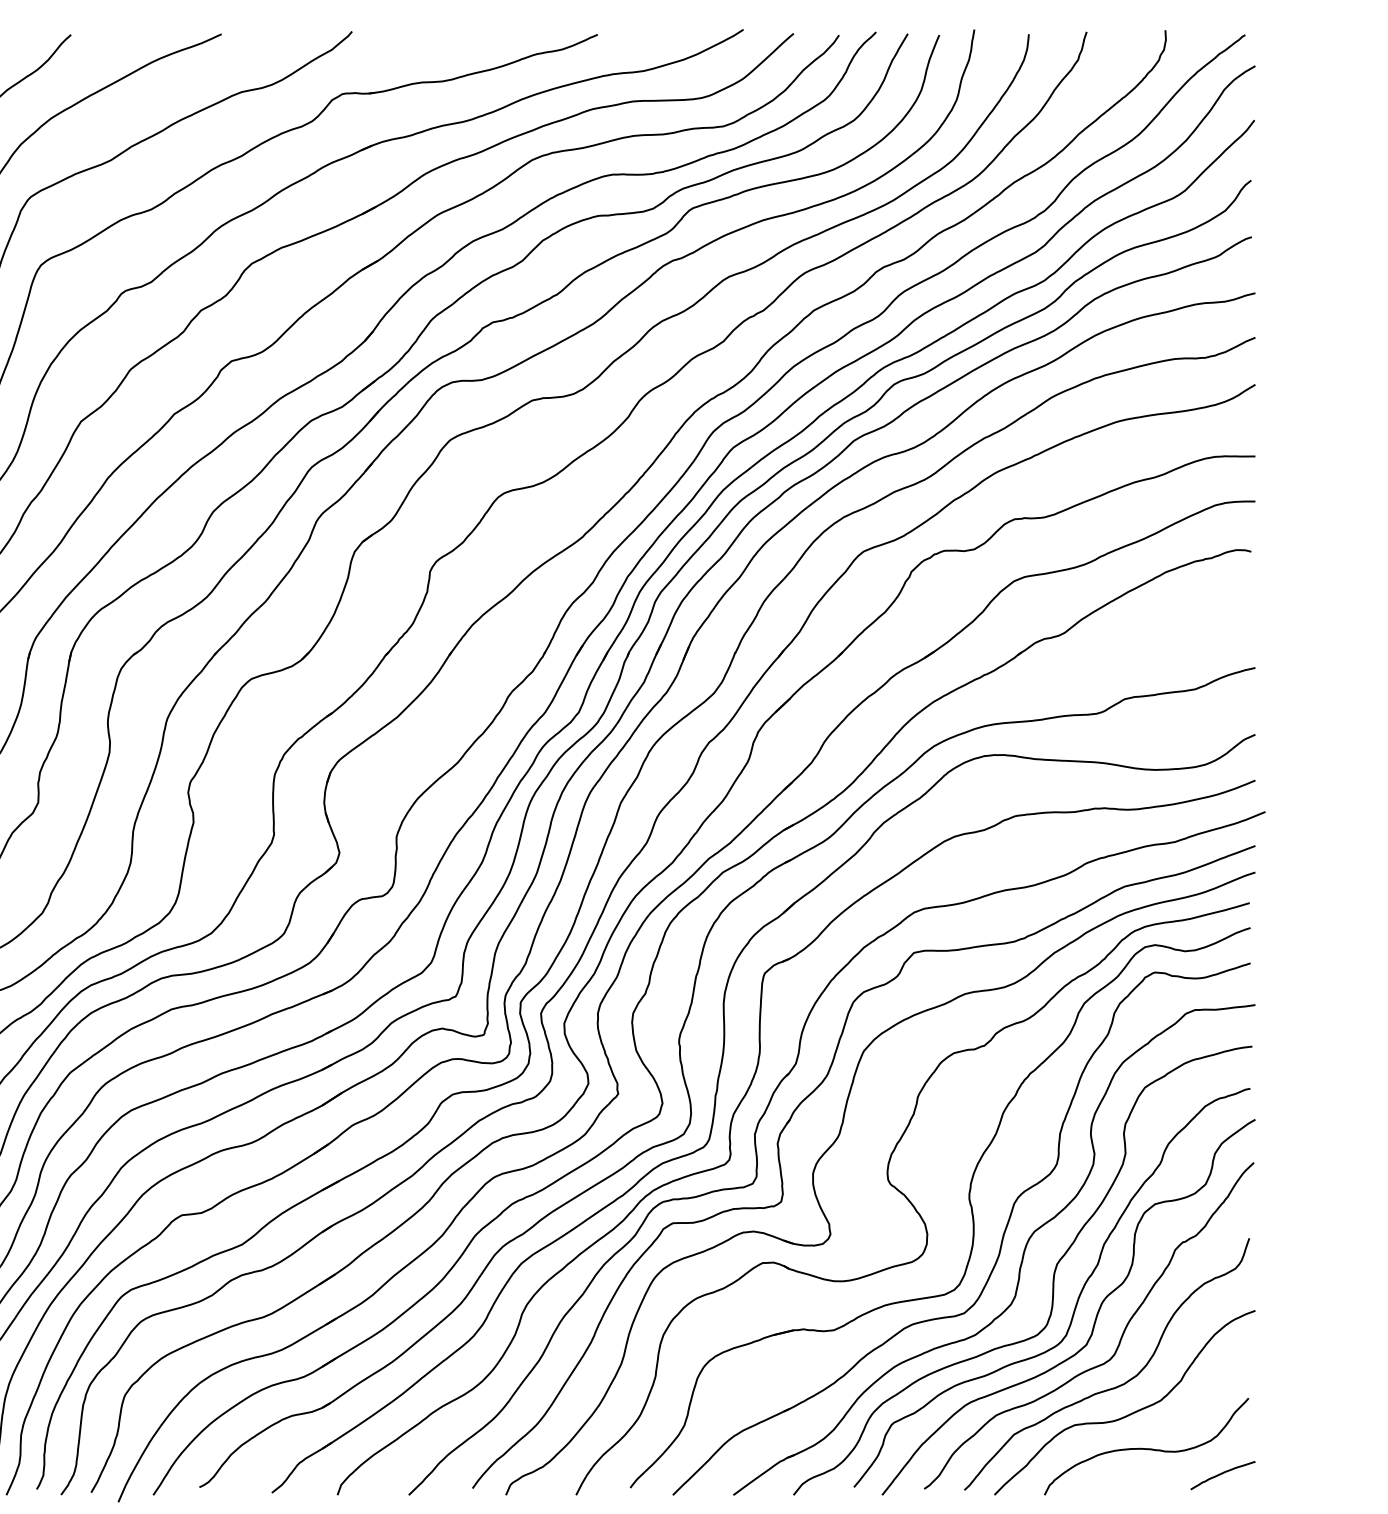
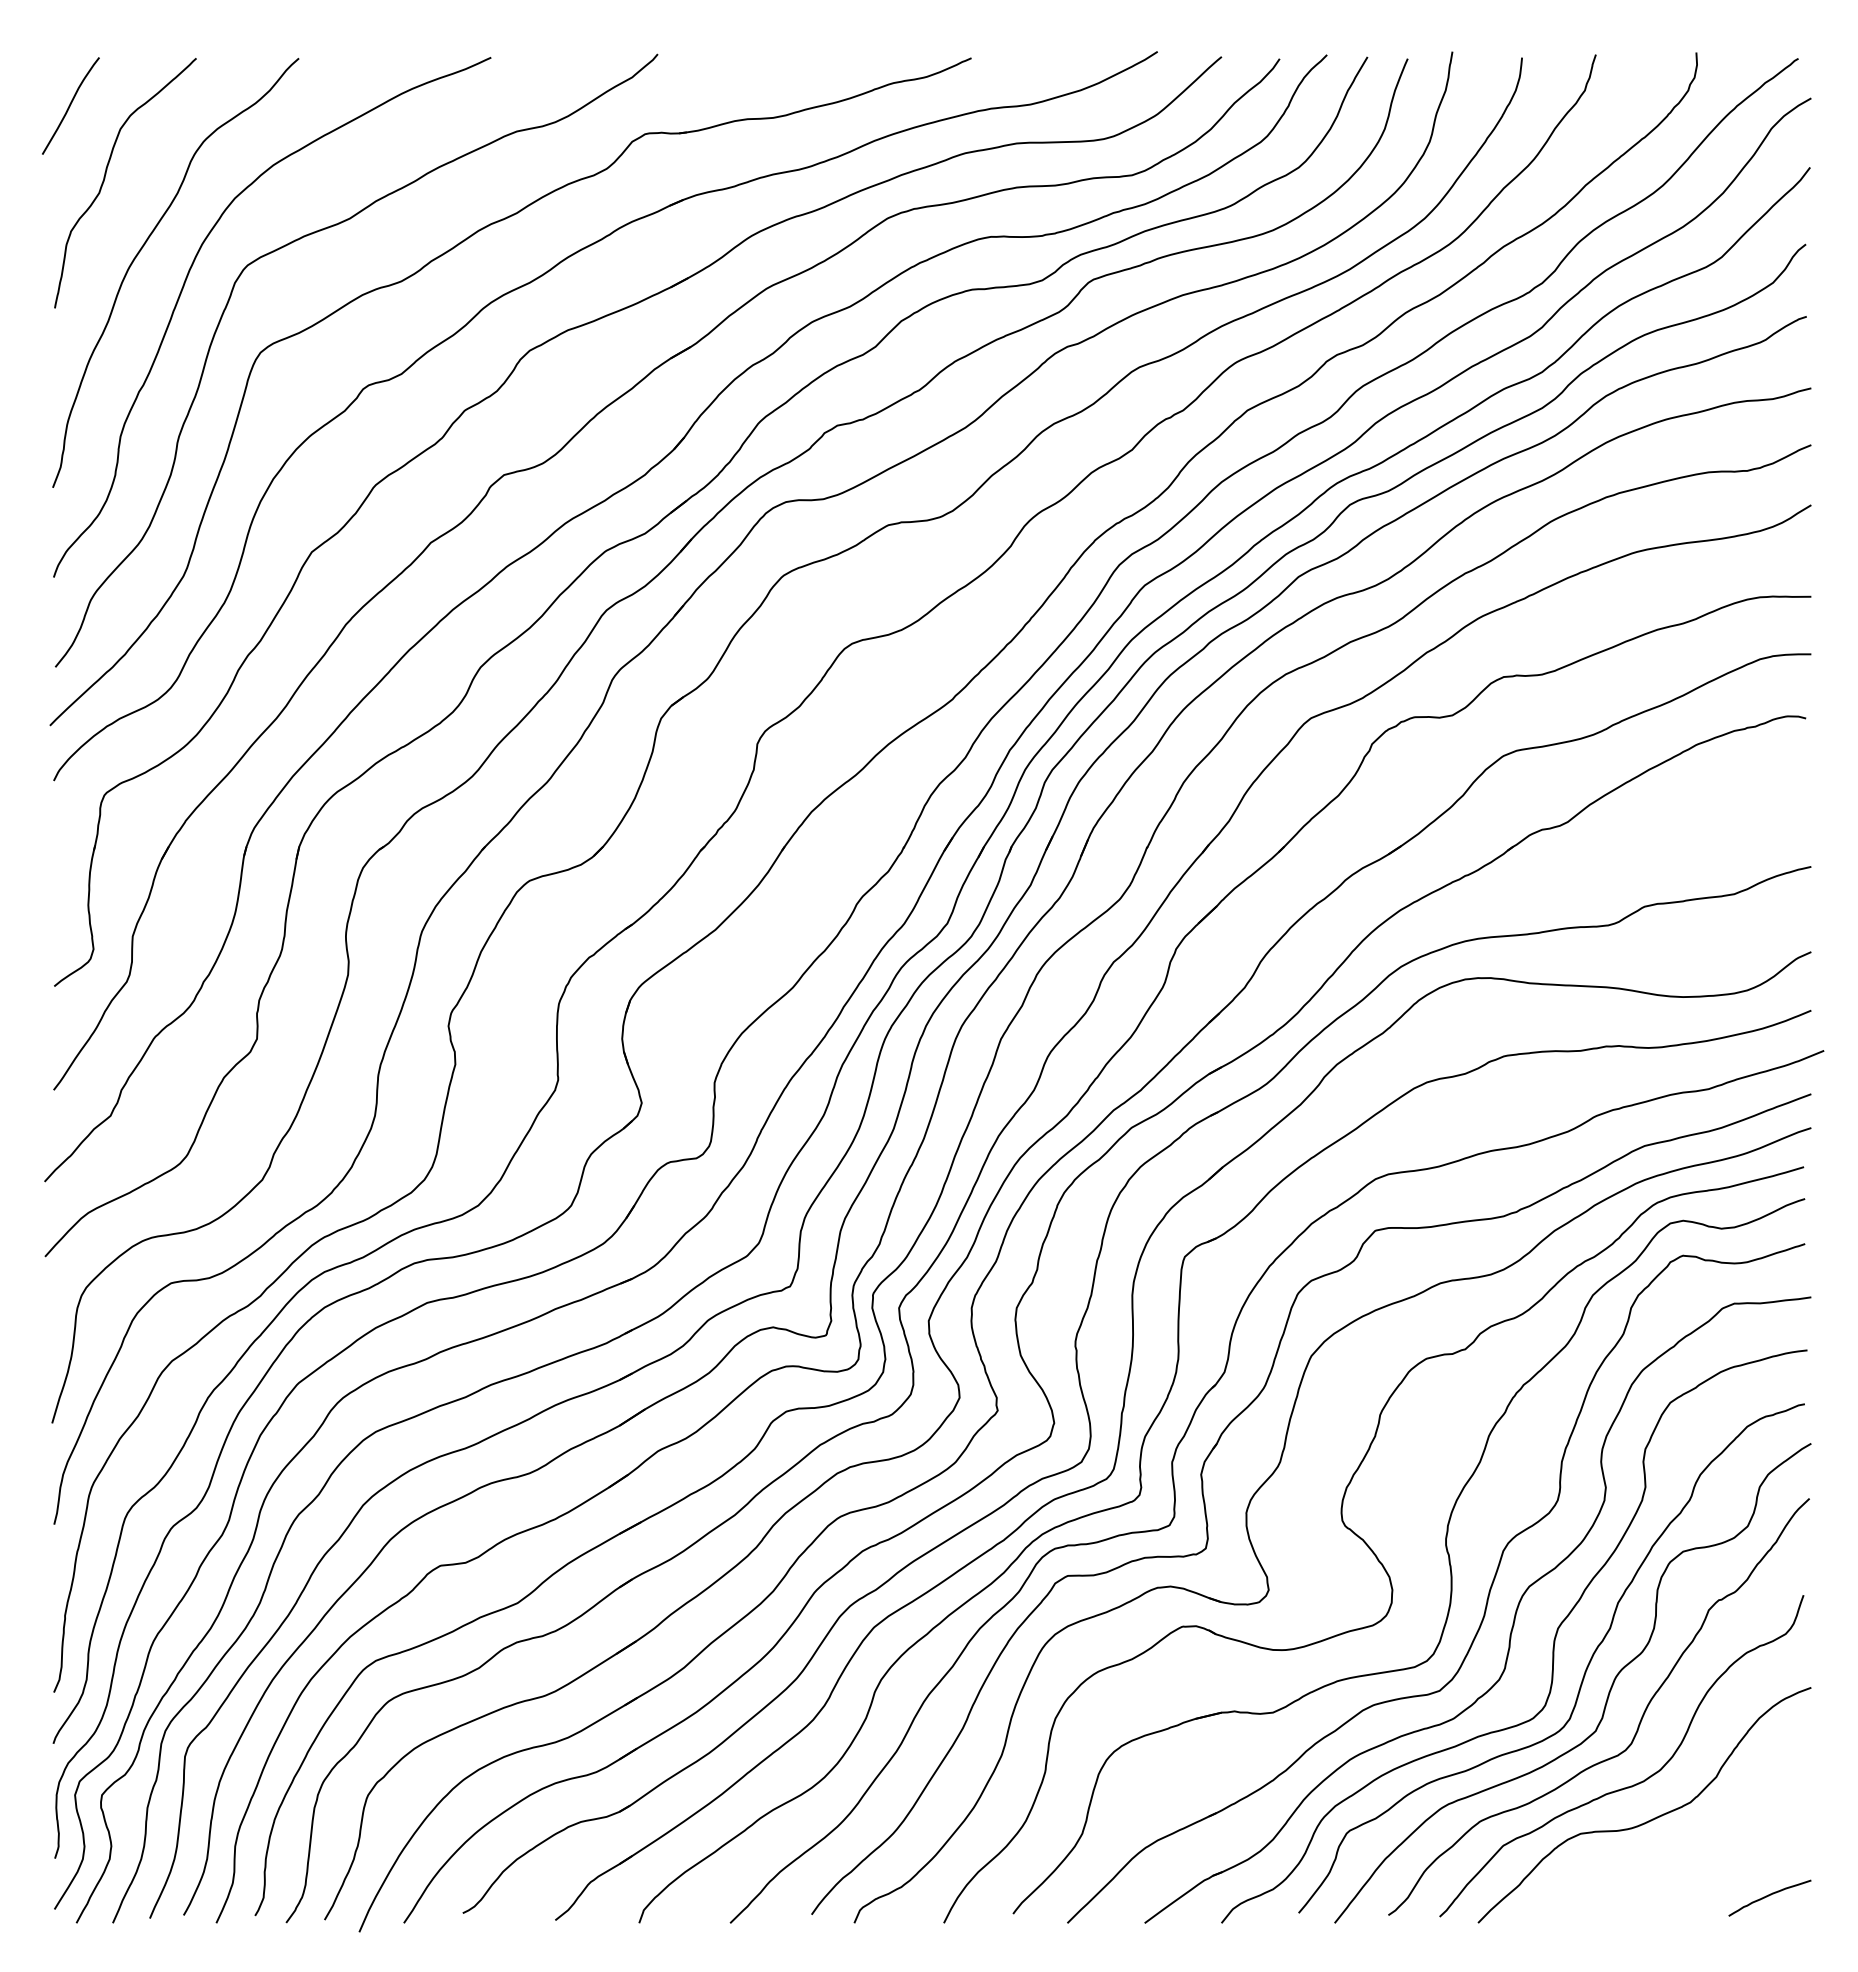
curve: (1146, 1448) -> (1672, 1863), removed

